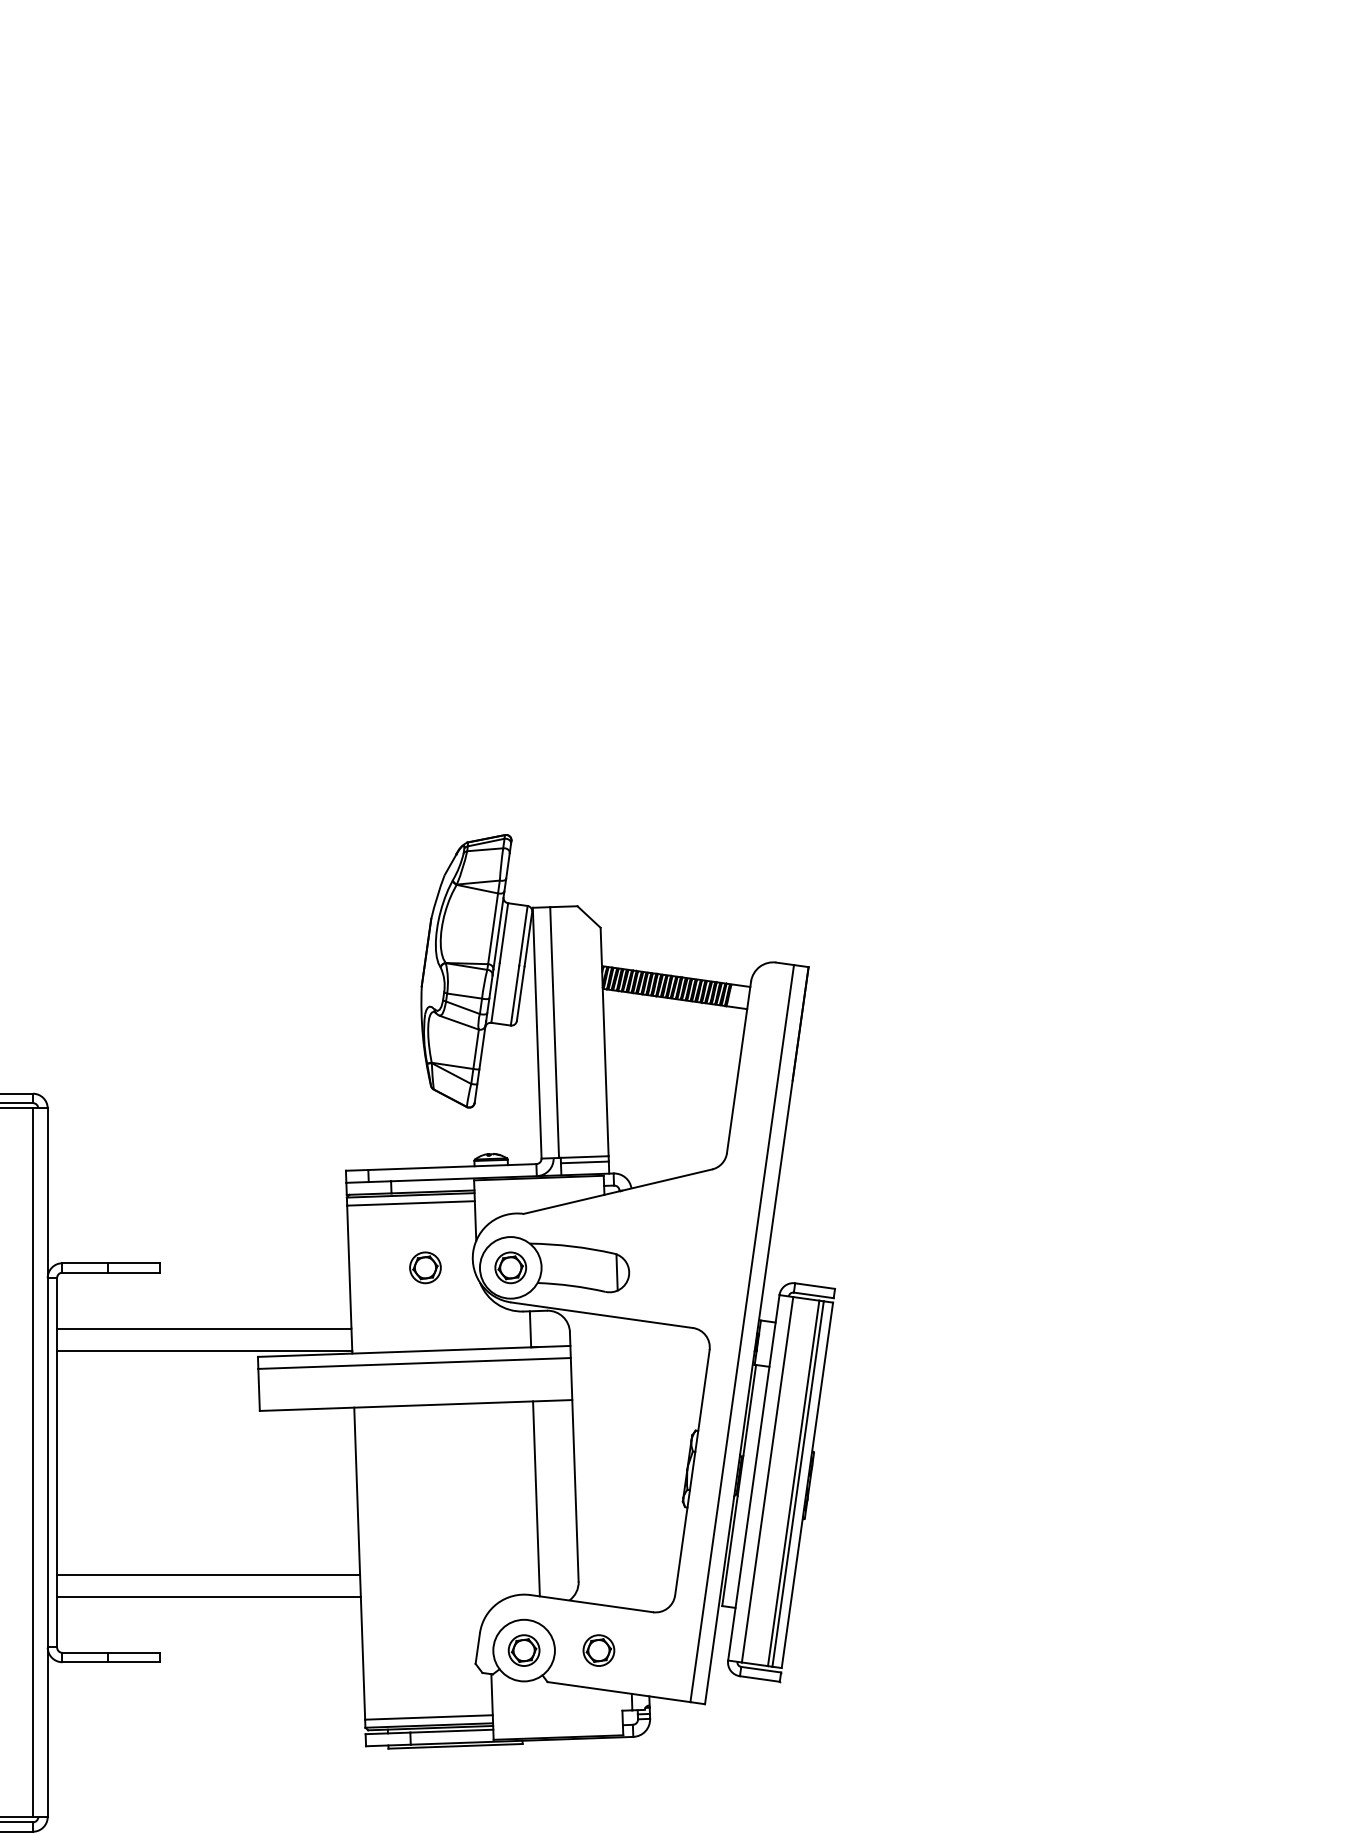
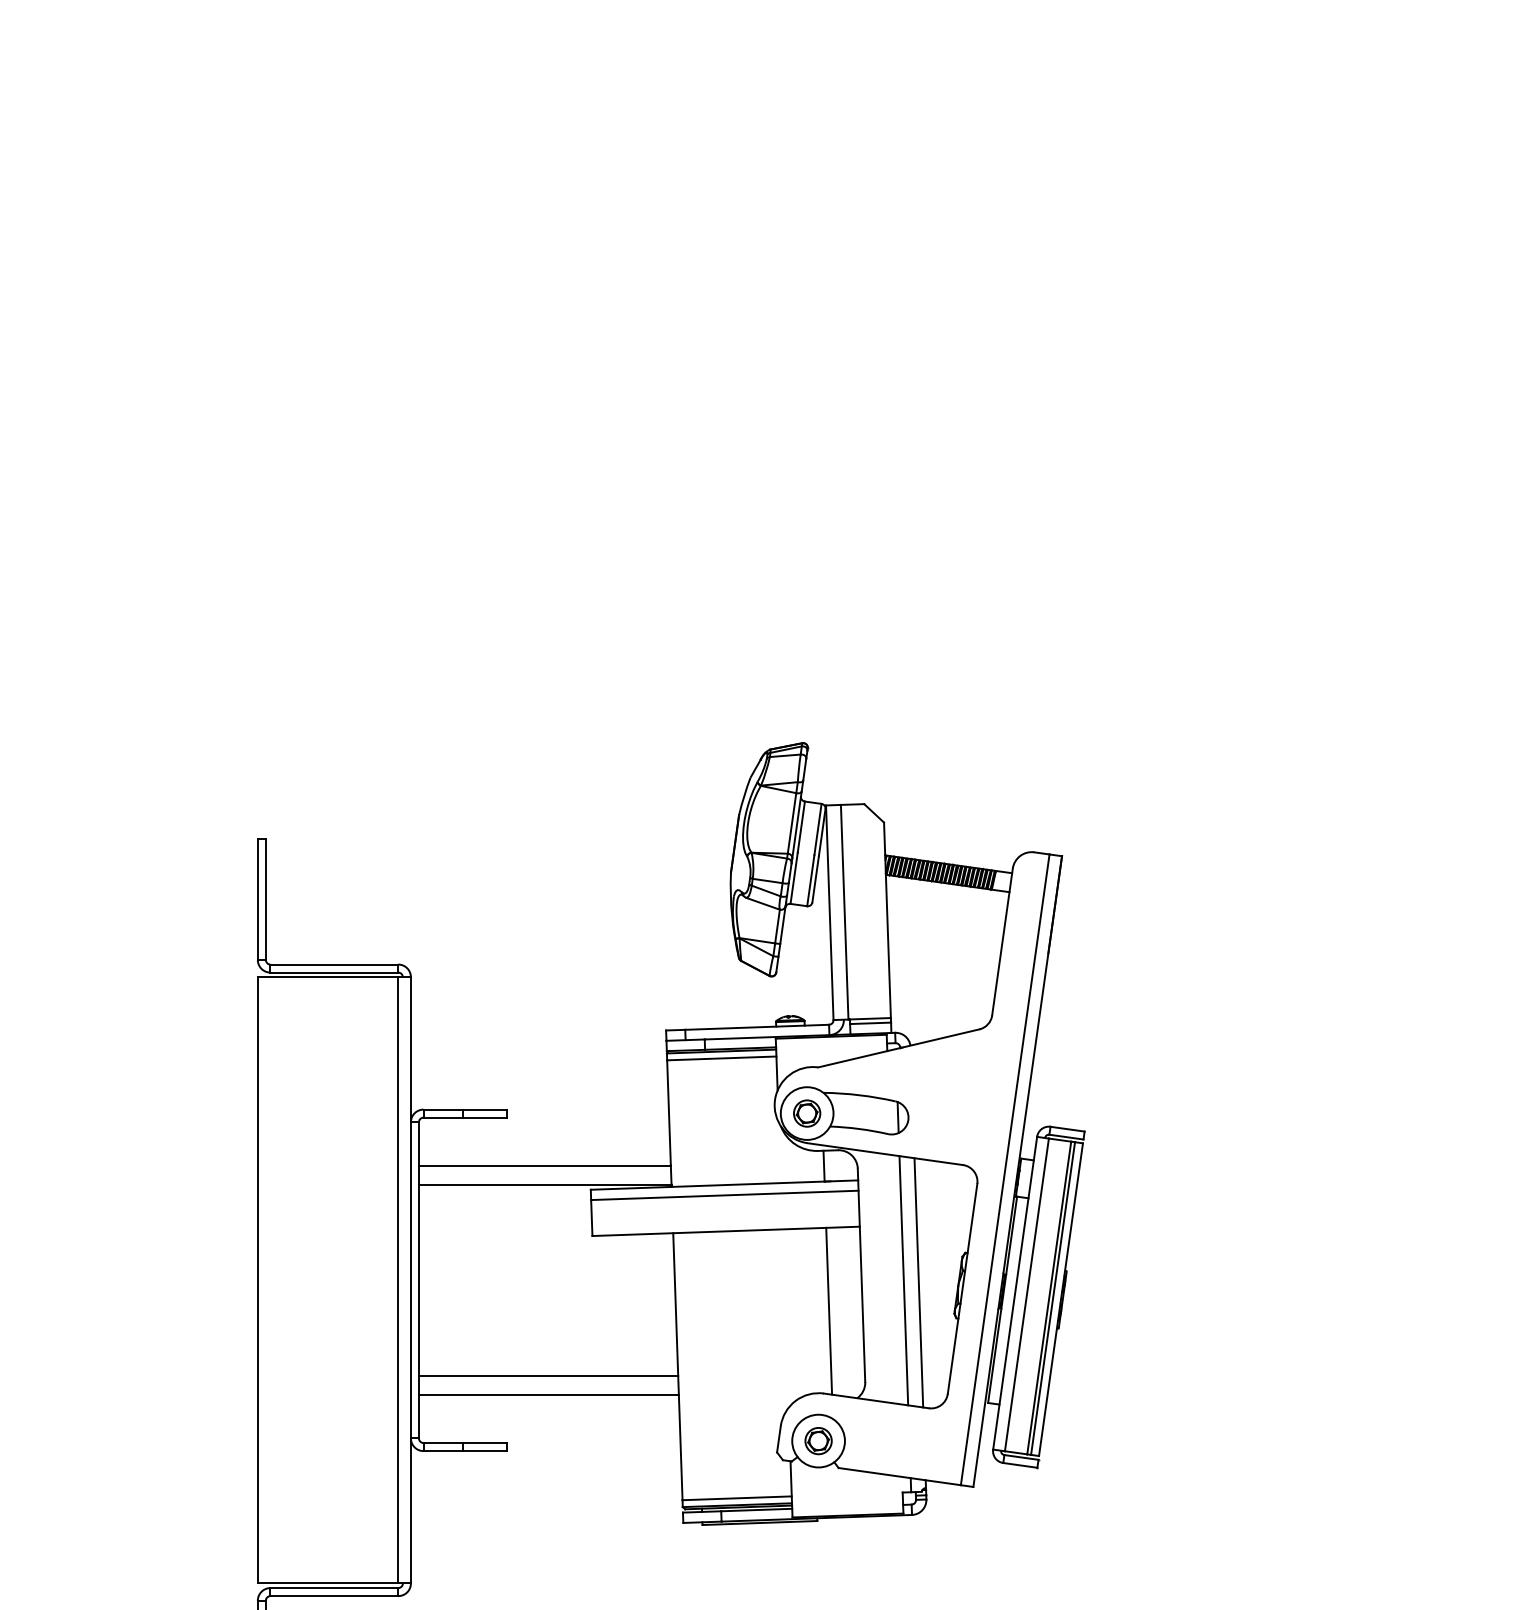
part: (425, 1267) -> (734, 1113), removed
line: (623, 1462) -> (903, 1280), added
line: (640, 1465) -> (918, 1282), added
part: (598, 1651) -> (882, 1441), removed

